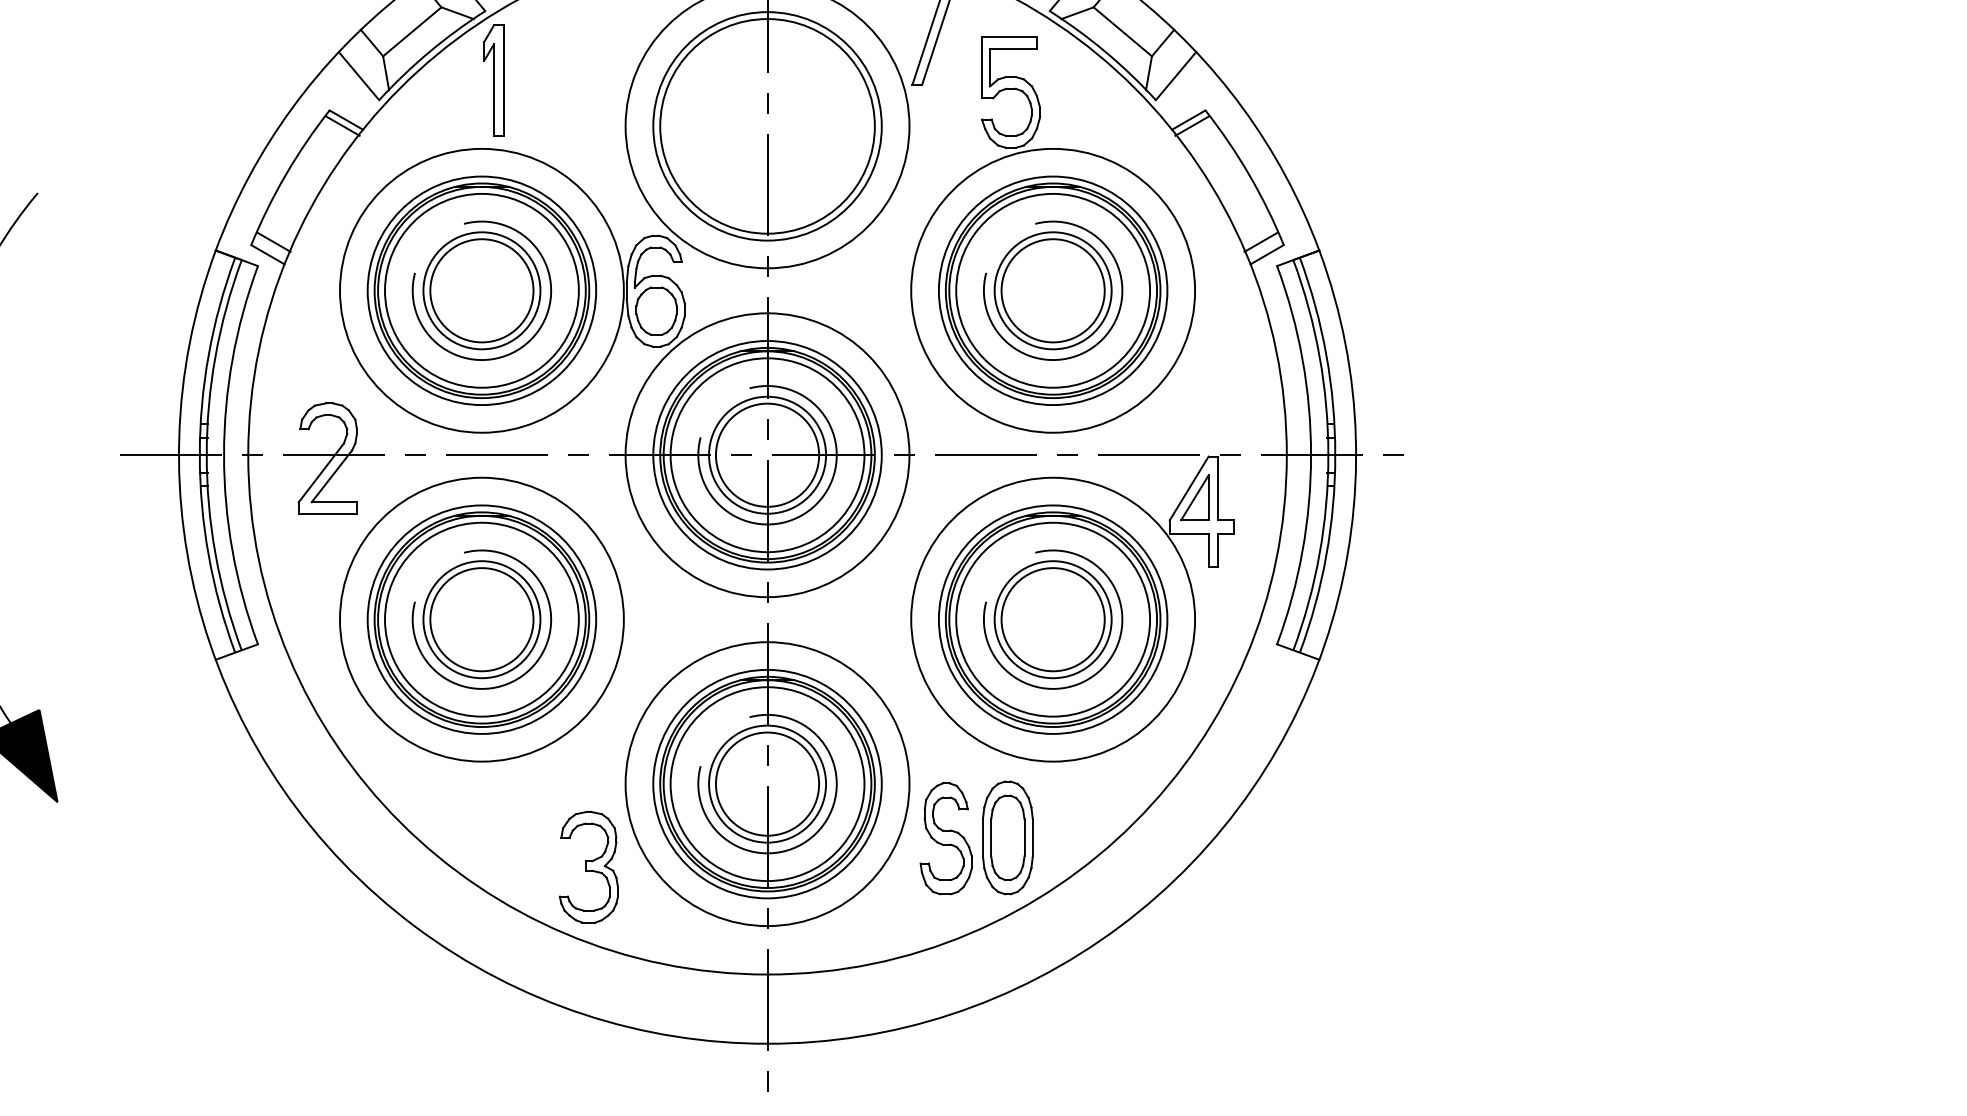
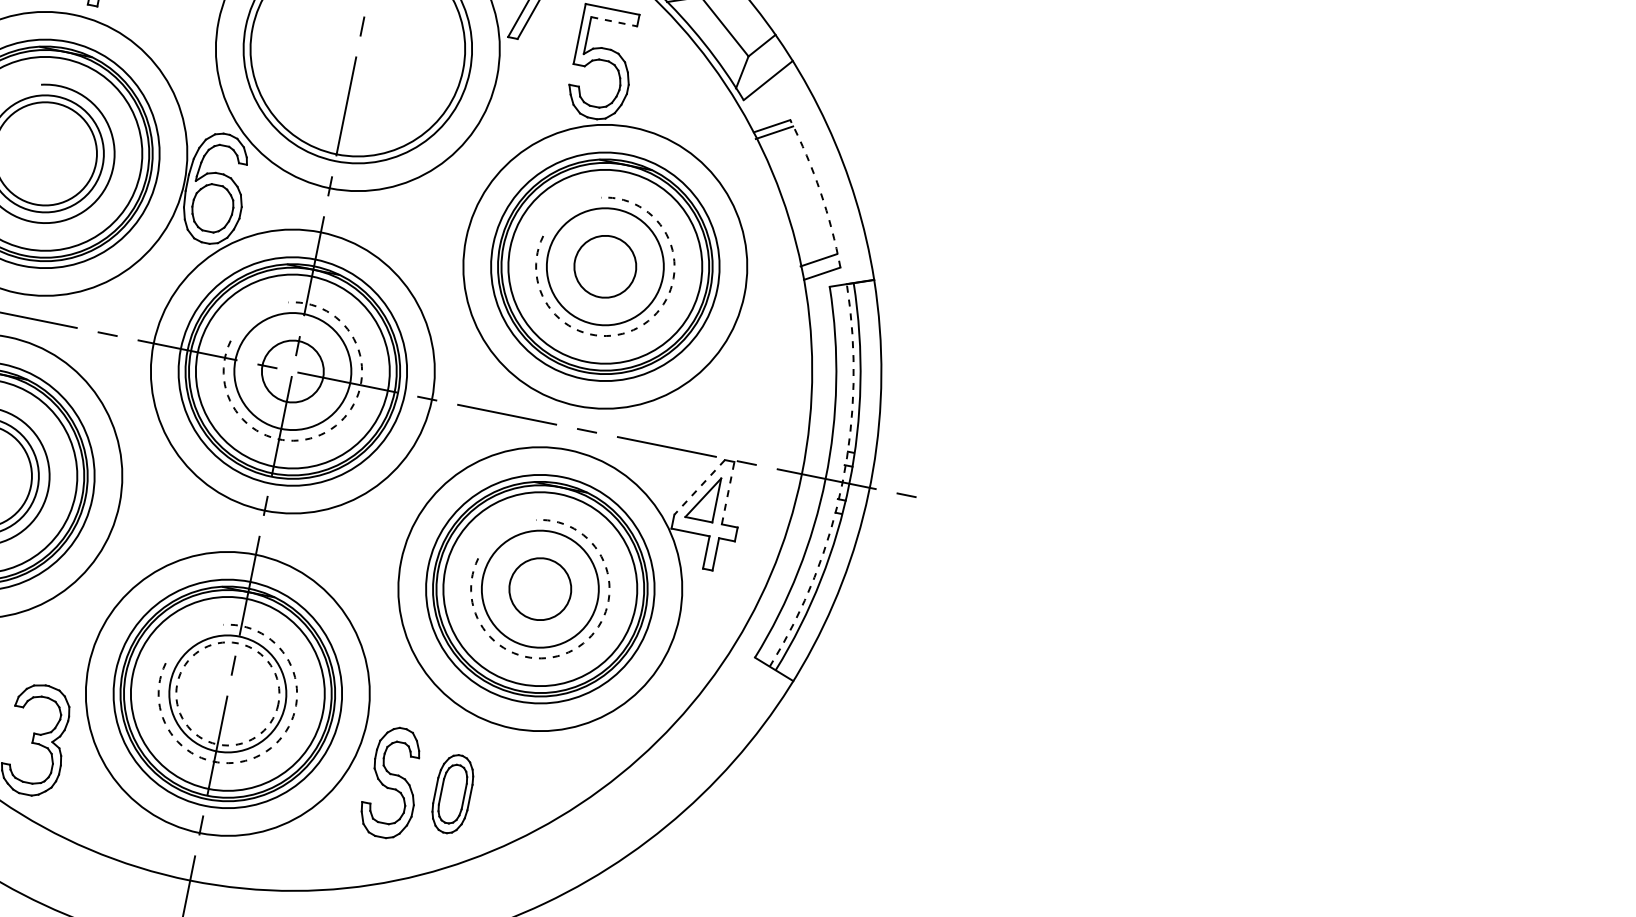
line: (1013, 48) -> (614, 21), solid -> dashed
arc: (1249, 175) -> (820, 192), solid -> dashed
circle: (1052, 290) -> (604, 266), size x0.6
arc: (1102, 339) -> (644, 324), solid -> dashed
circle: (767, 454) -> (292, 370), size x0.6
arc: (1328, 455) -> (842, 482), solid -> dashed
line: (1188, 488) -> (698, 487), solid -> dashed
line: (1218, 488) -> (728, 493), solid -> dashed
arc: (816, 504) -> (331, 429), solid -> dashed
circle: (1052, 619) -> (539, 588), size x0.6
arc: (1102, 668) -> (579, 646), solid -> dashed
circle: (767, 783) -> (227, 693), solid -> dashed
arc: (816, 833) -> (266, 751), solid -> dashed
part: (1007, 837) -> (452, 793), size x0.7

